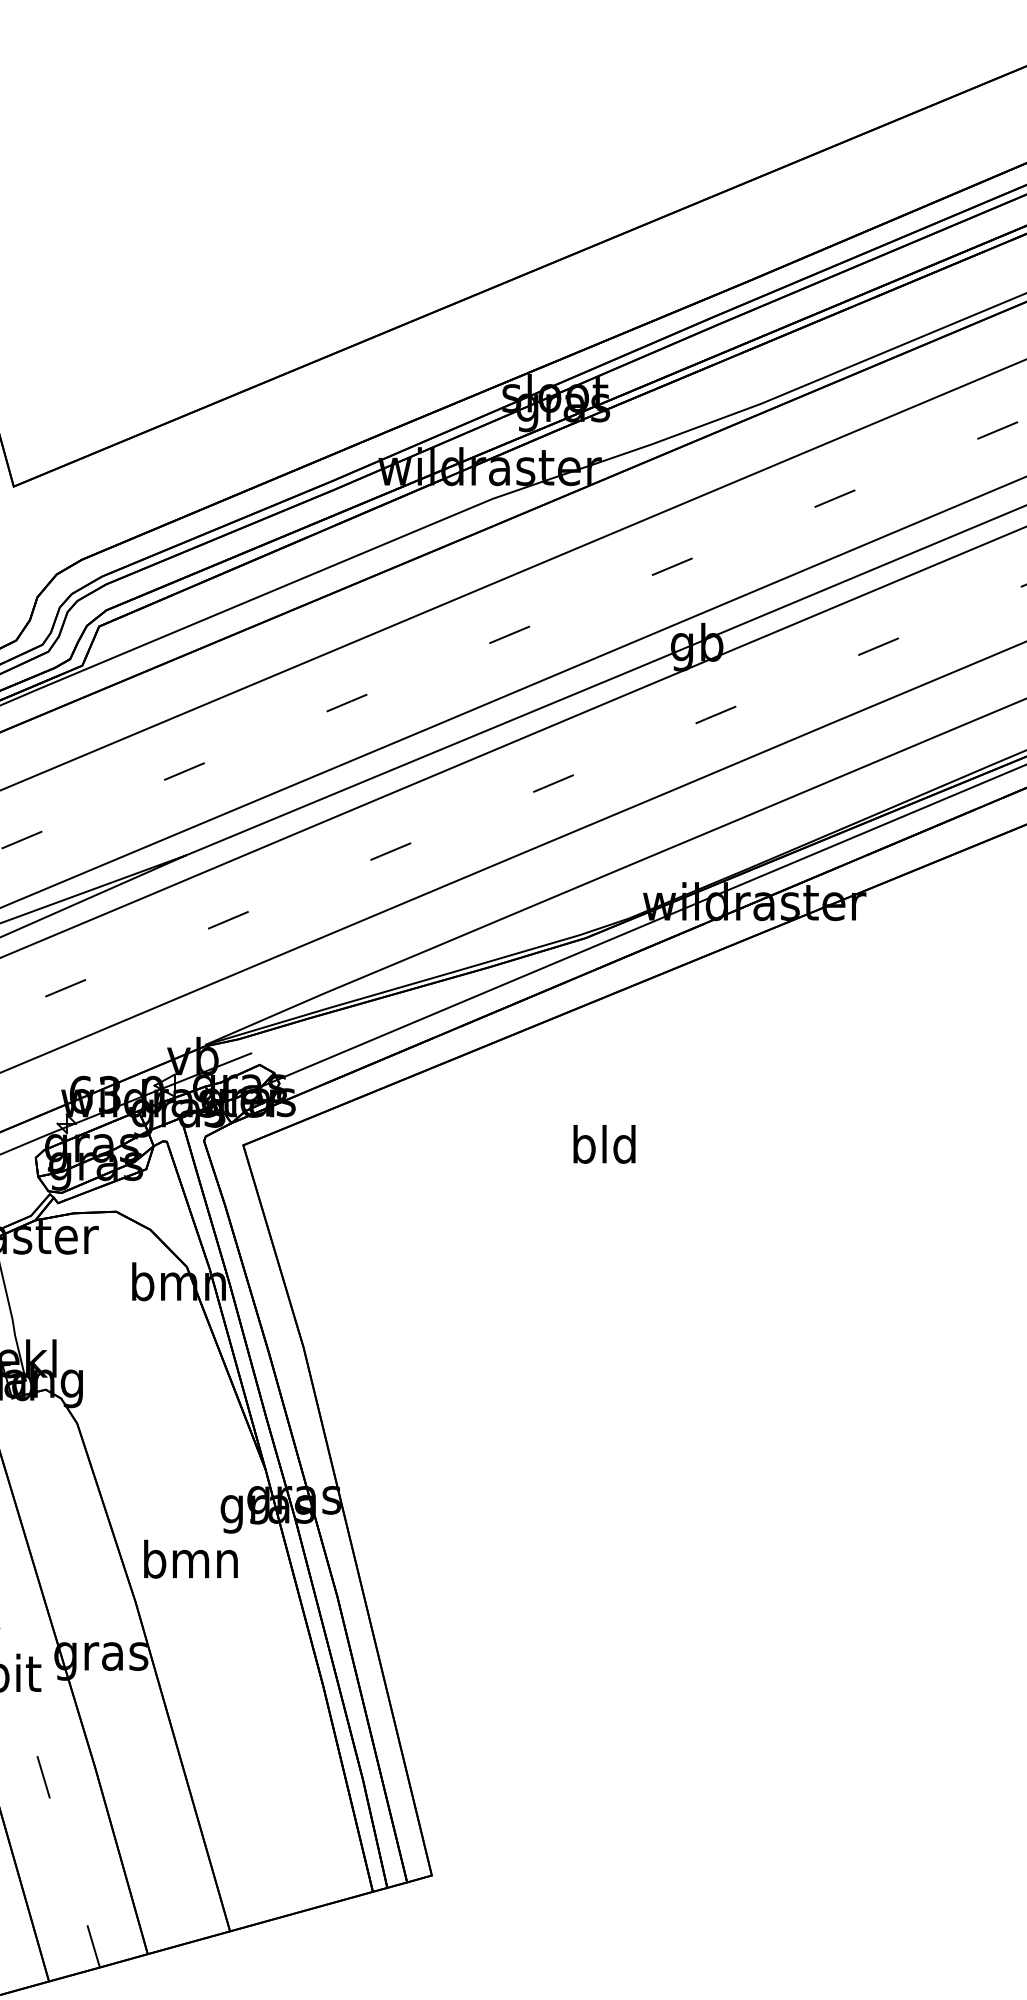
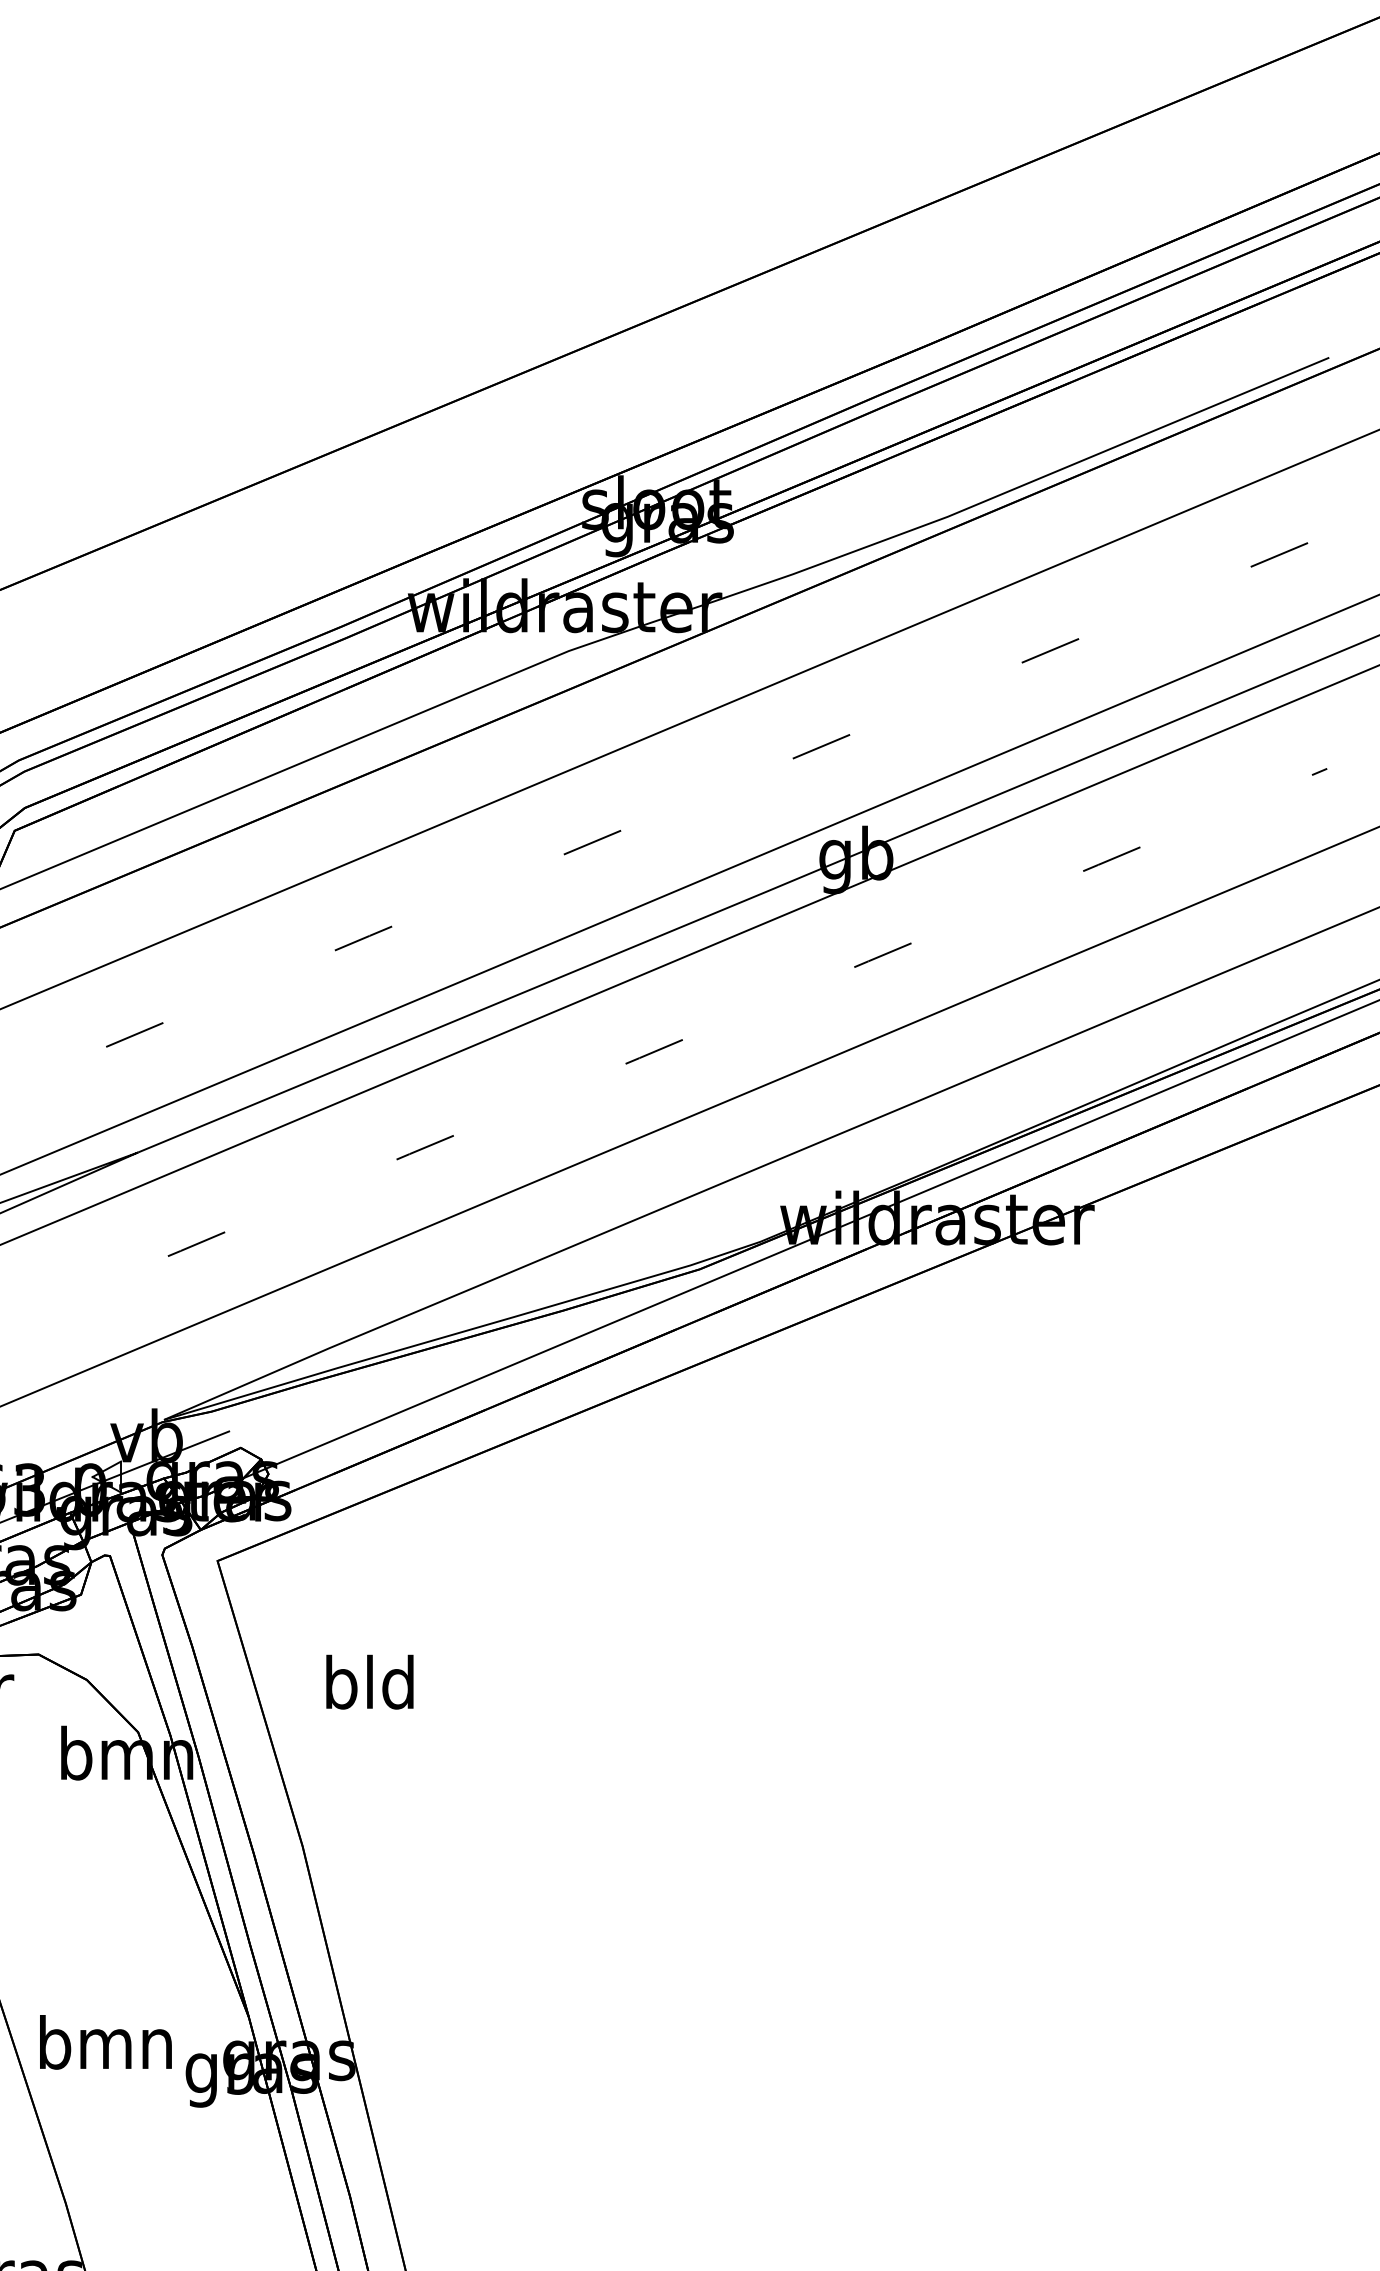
text: (604, 1144) -> (369, 1682), moved
text: (190, 1558) -> (105, 2041), moved

